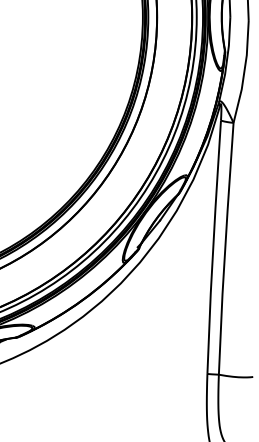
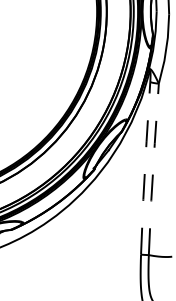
line: (213, 247) -> (145, 168), solid -> dashed
line: (225, 247) -> (153, 168), solid -> dashed

